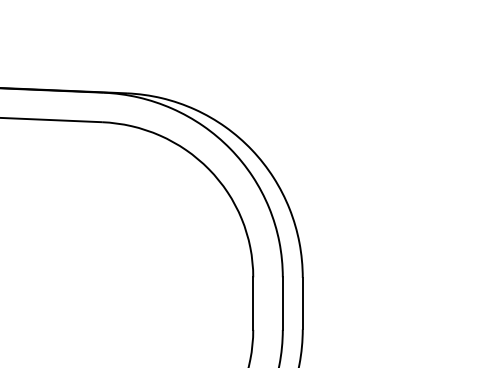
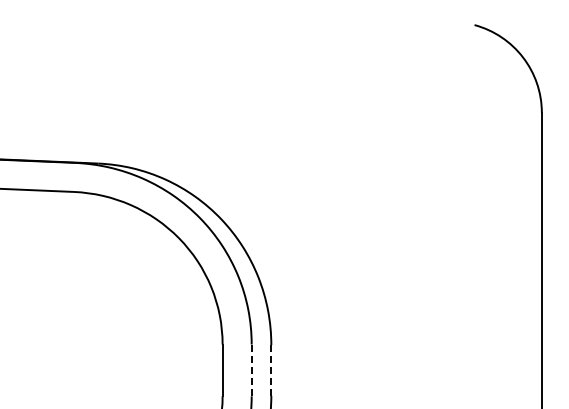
line: (282, 303) -> (251, 370), solid -> dashed
line: (302, 303) -> (271, 370), solid -> dashed

